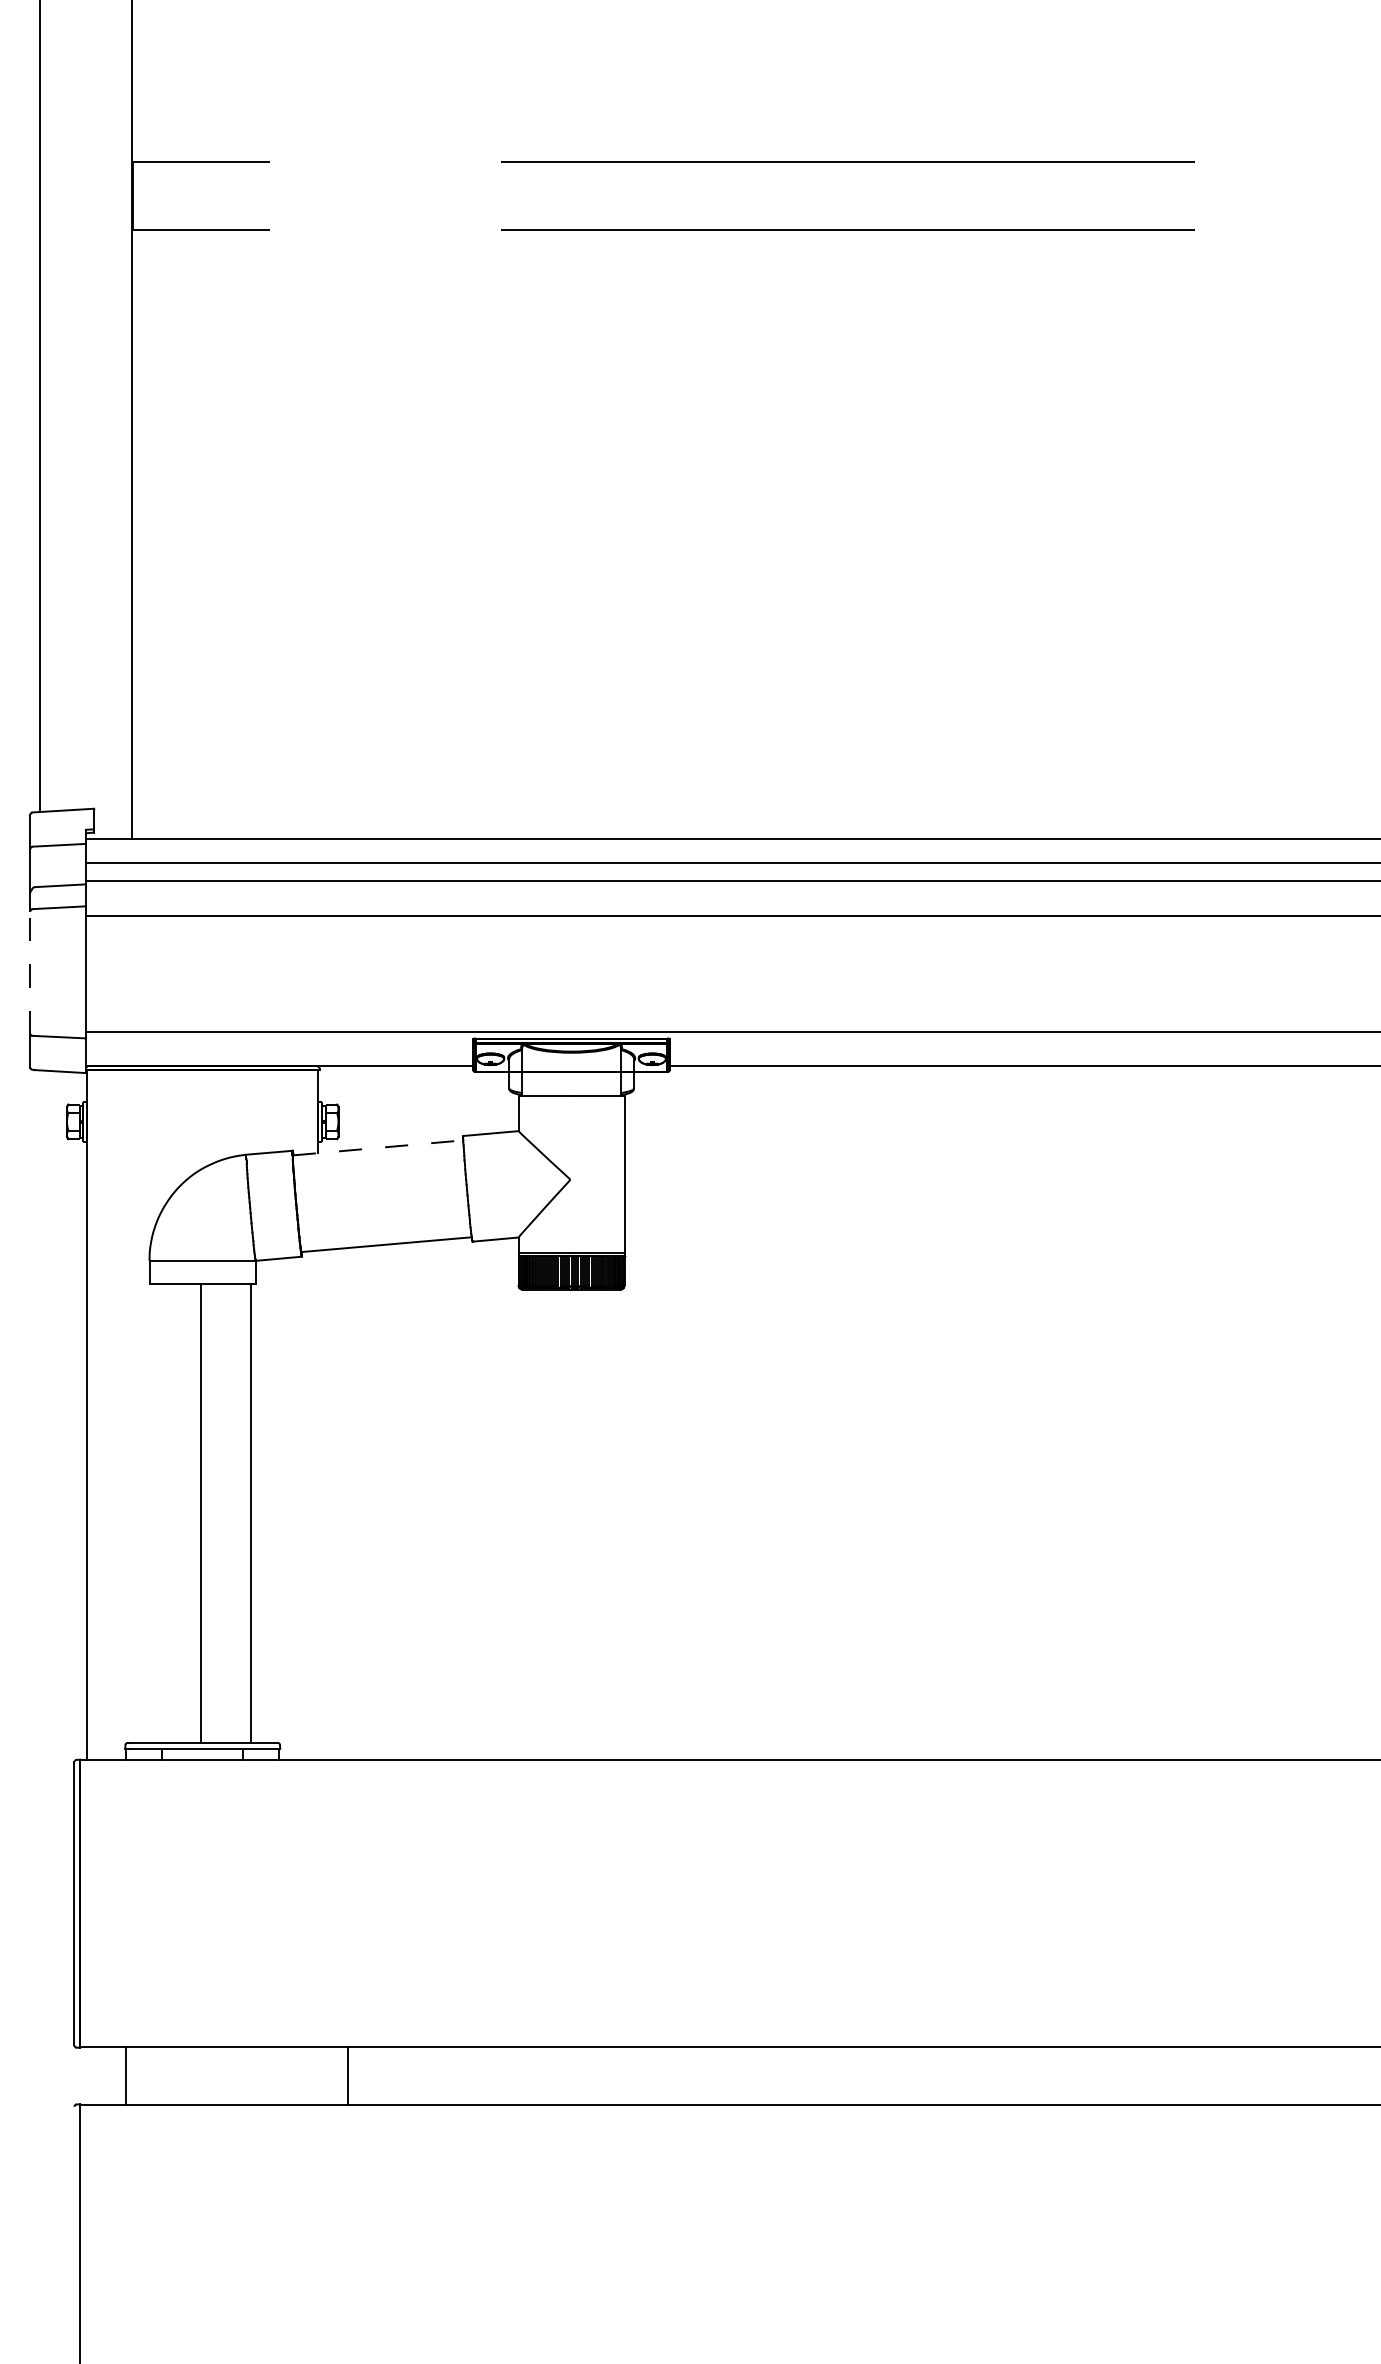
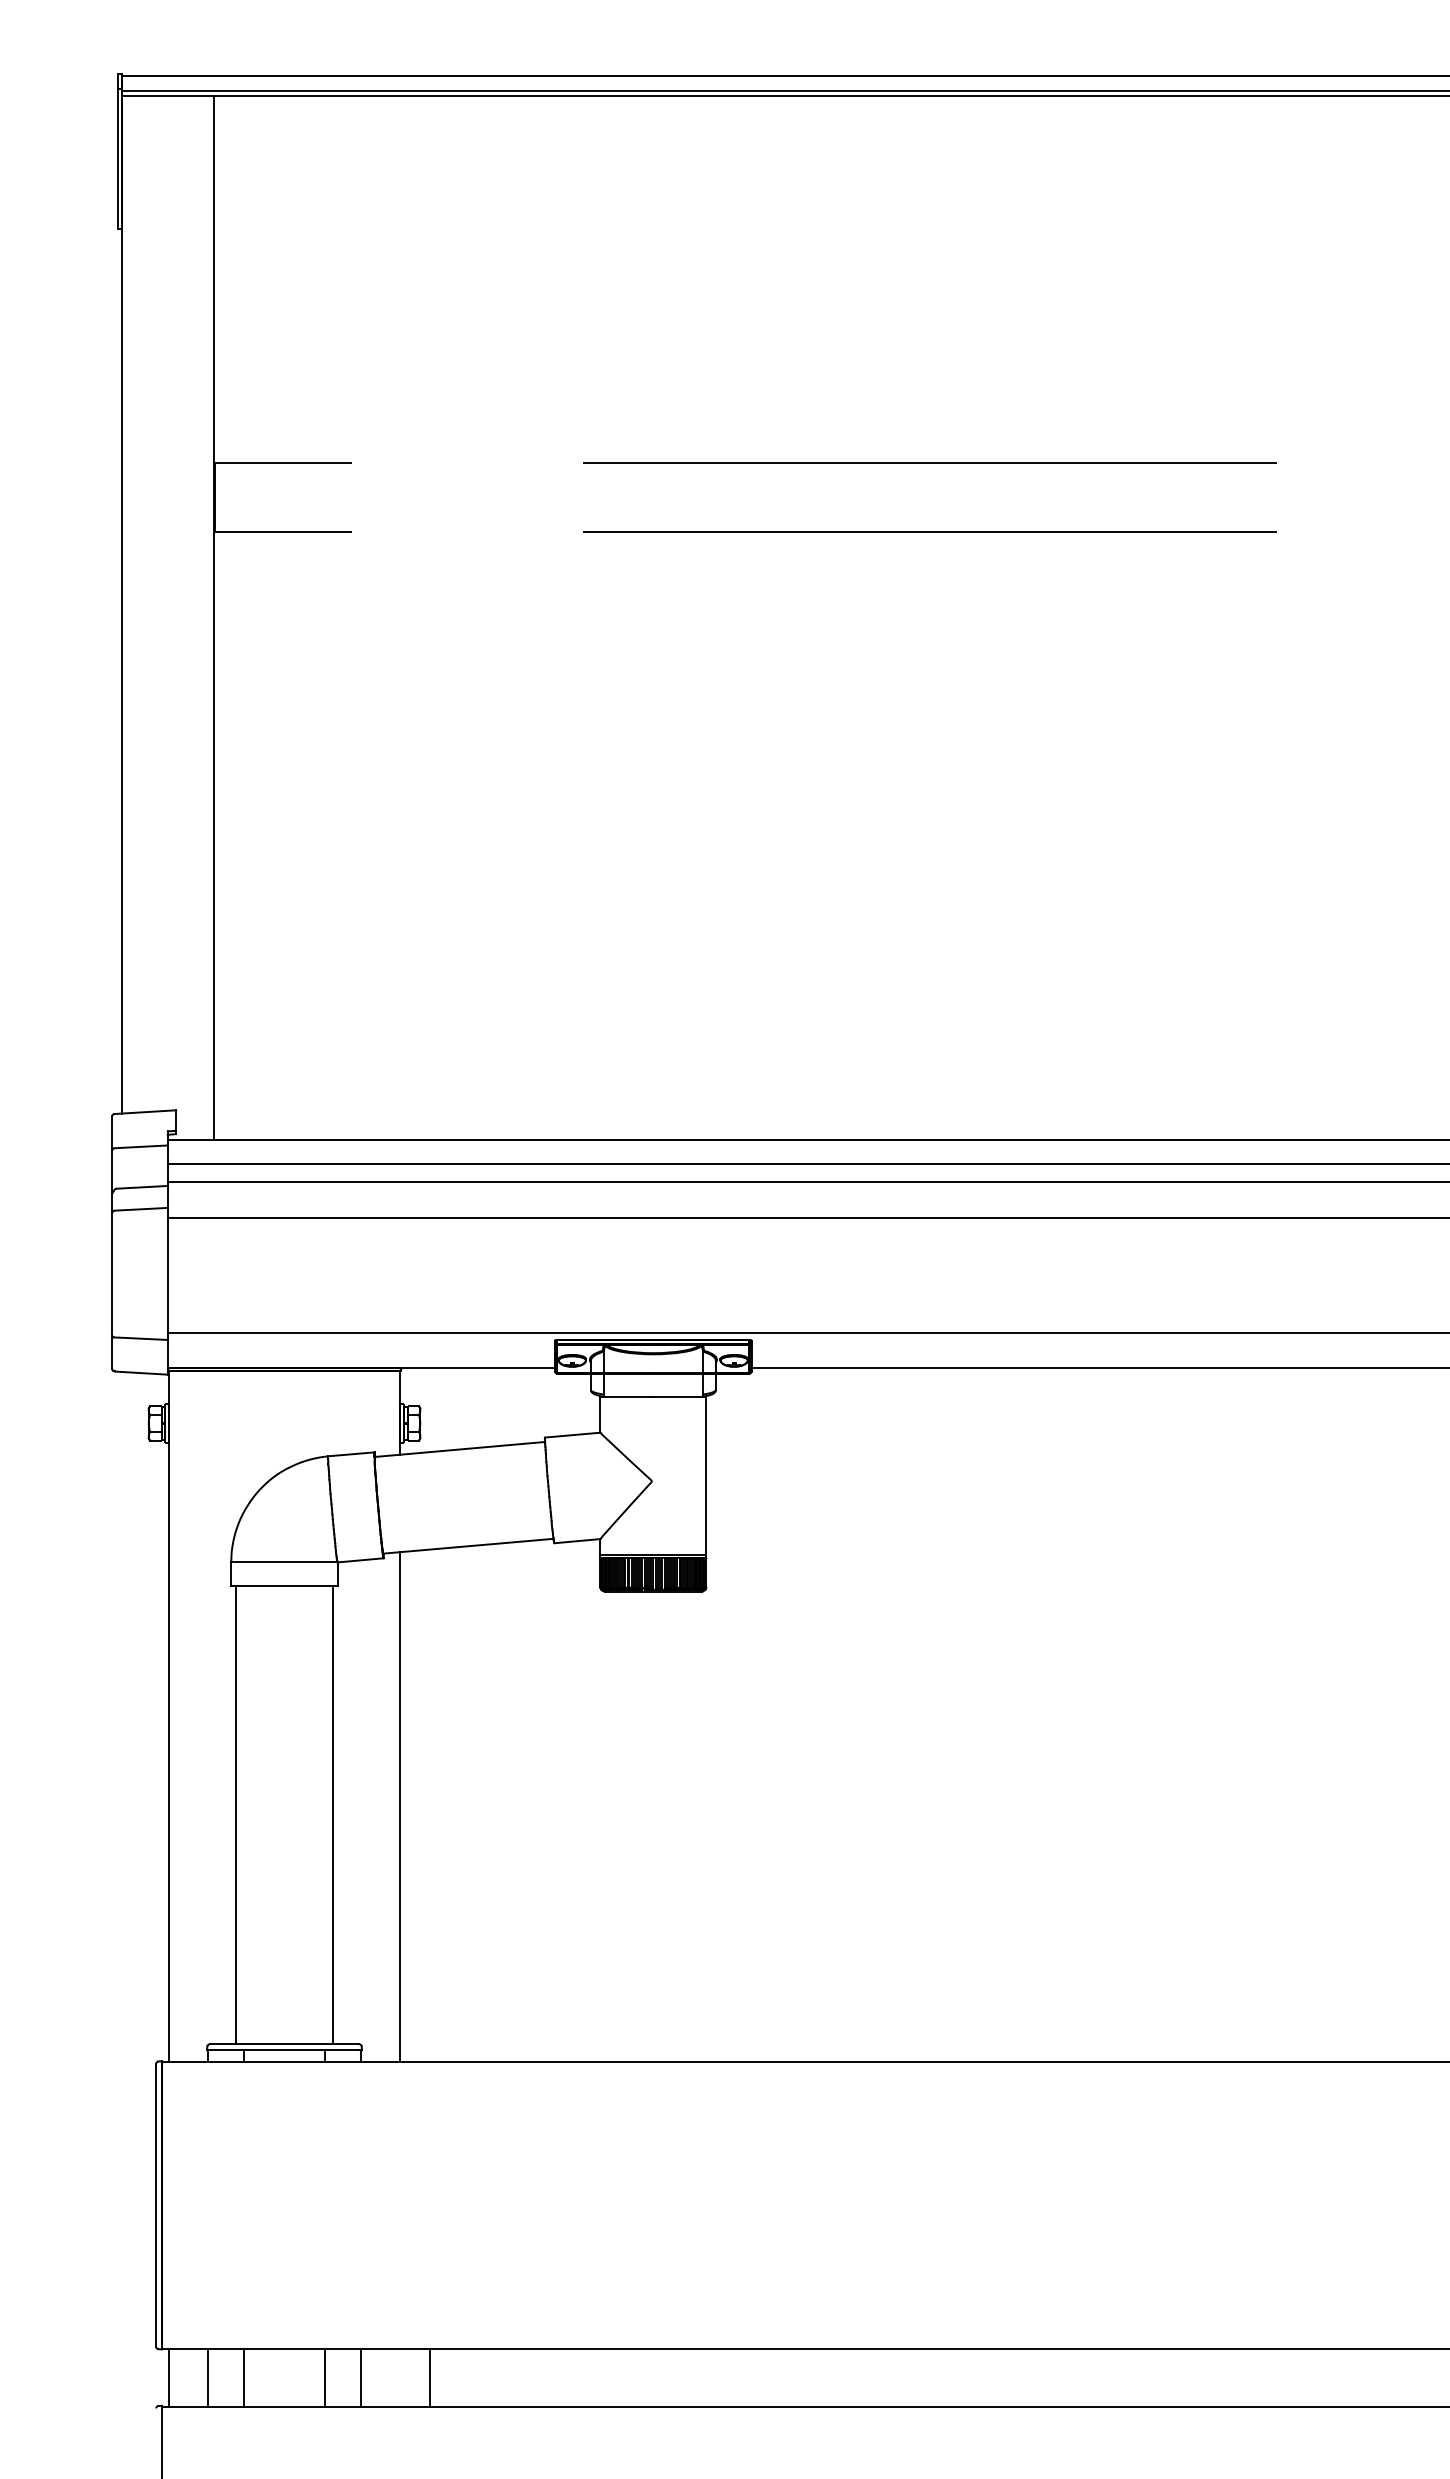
line: (30, 971) -> (112, 1273), dashed -> solid
line: (377, 1147) -> (459, 1449), dashed -> solid
line: (318, 1504) -> (400, 1806), added
line: (200, 1512) -> (235, 1814), moved
line: (86, 2075) -> (168, 2377), added
line: (162, 2075) -> (244, 2377), added
line: (243, 2075) -> (325, 2377), added
line: (278, 2075) -> (360, 2377), added

